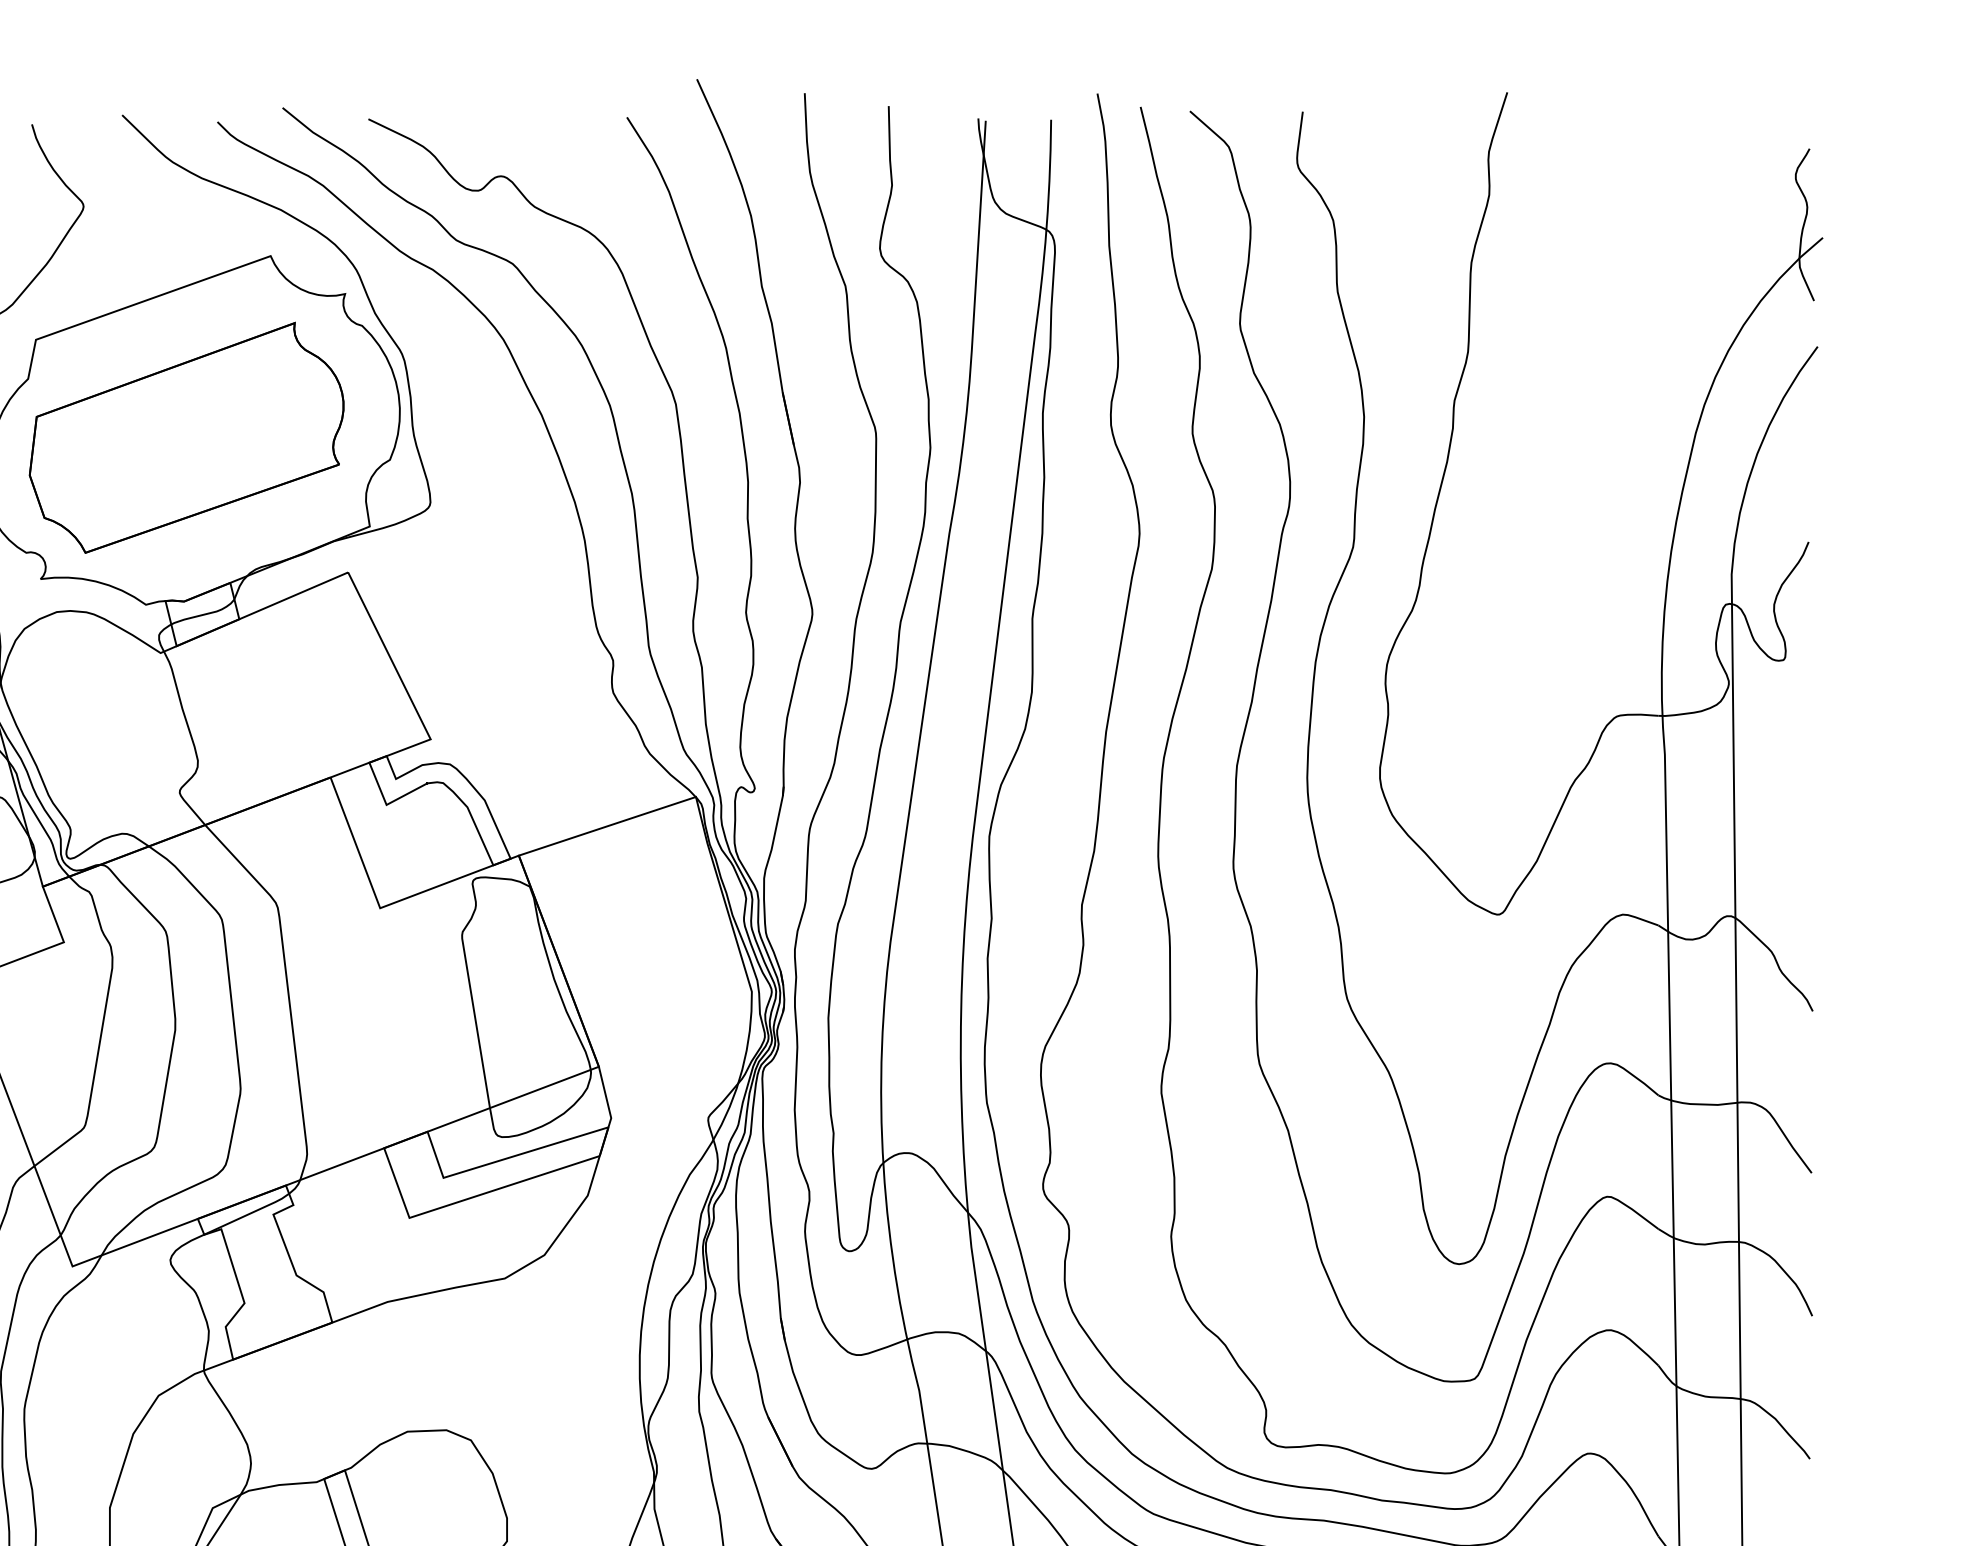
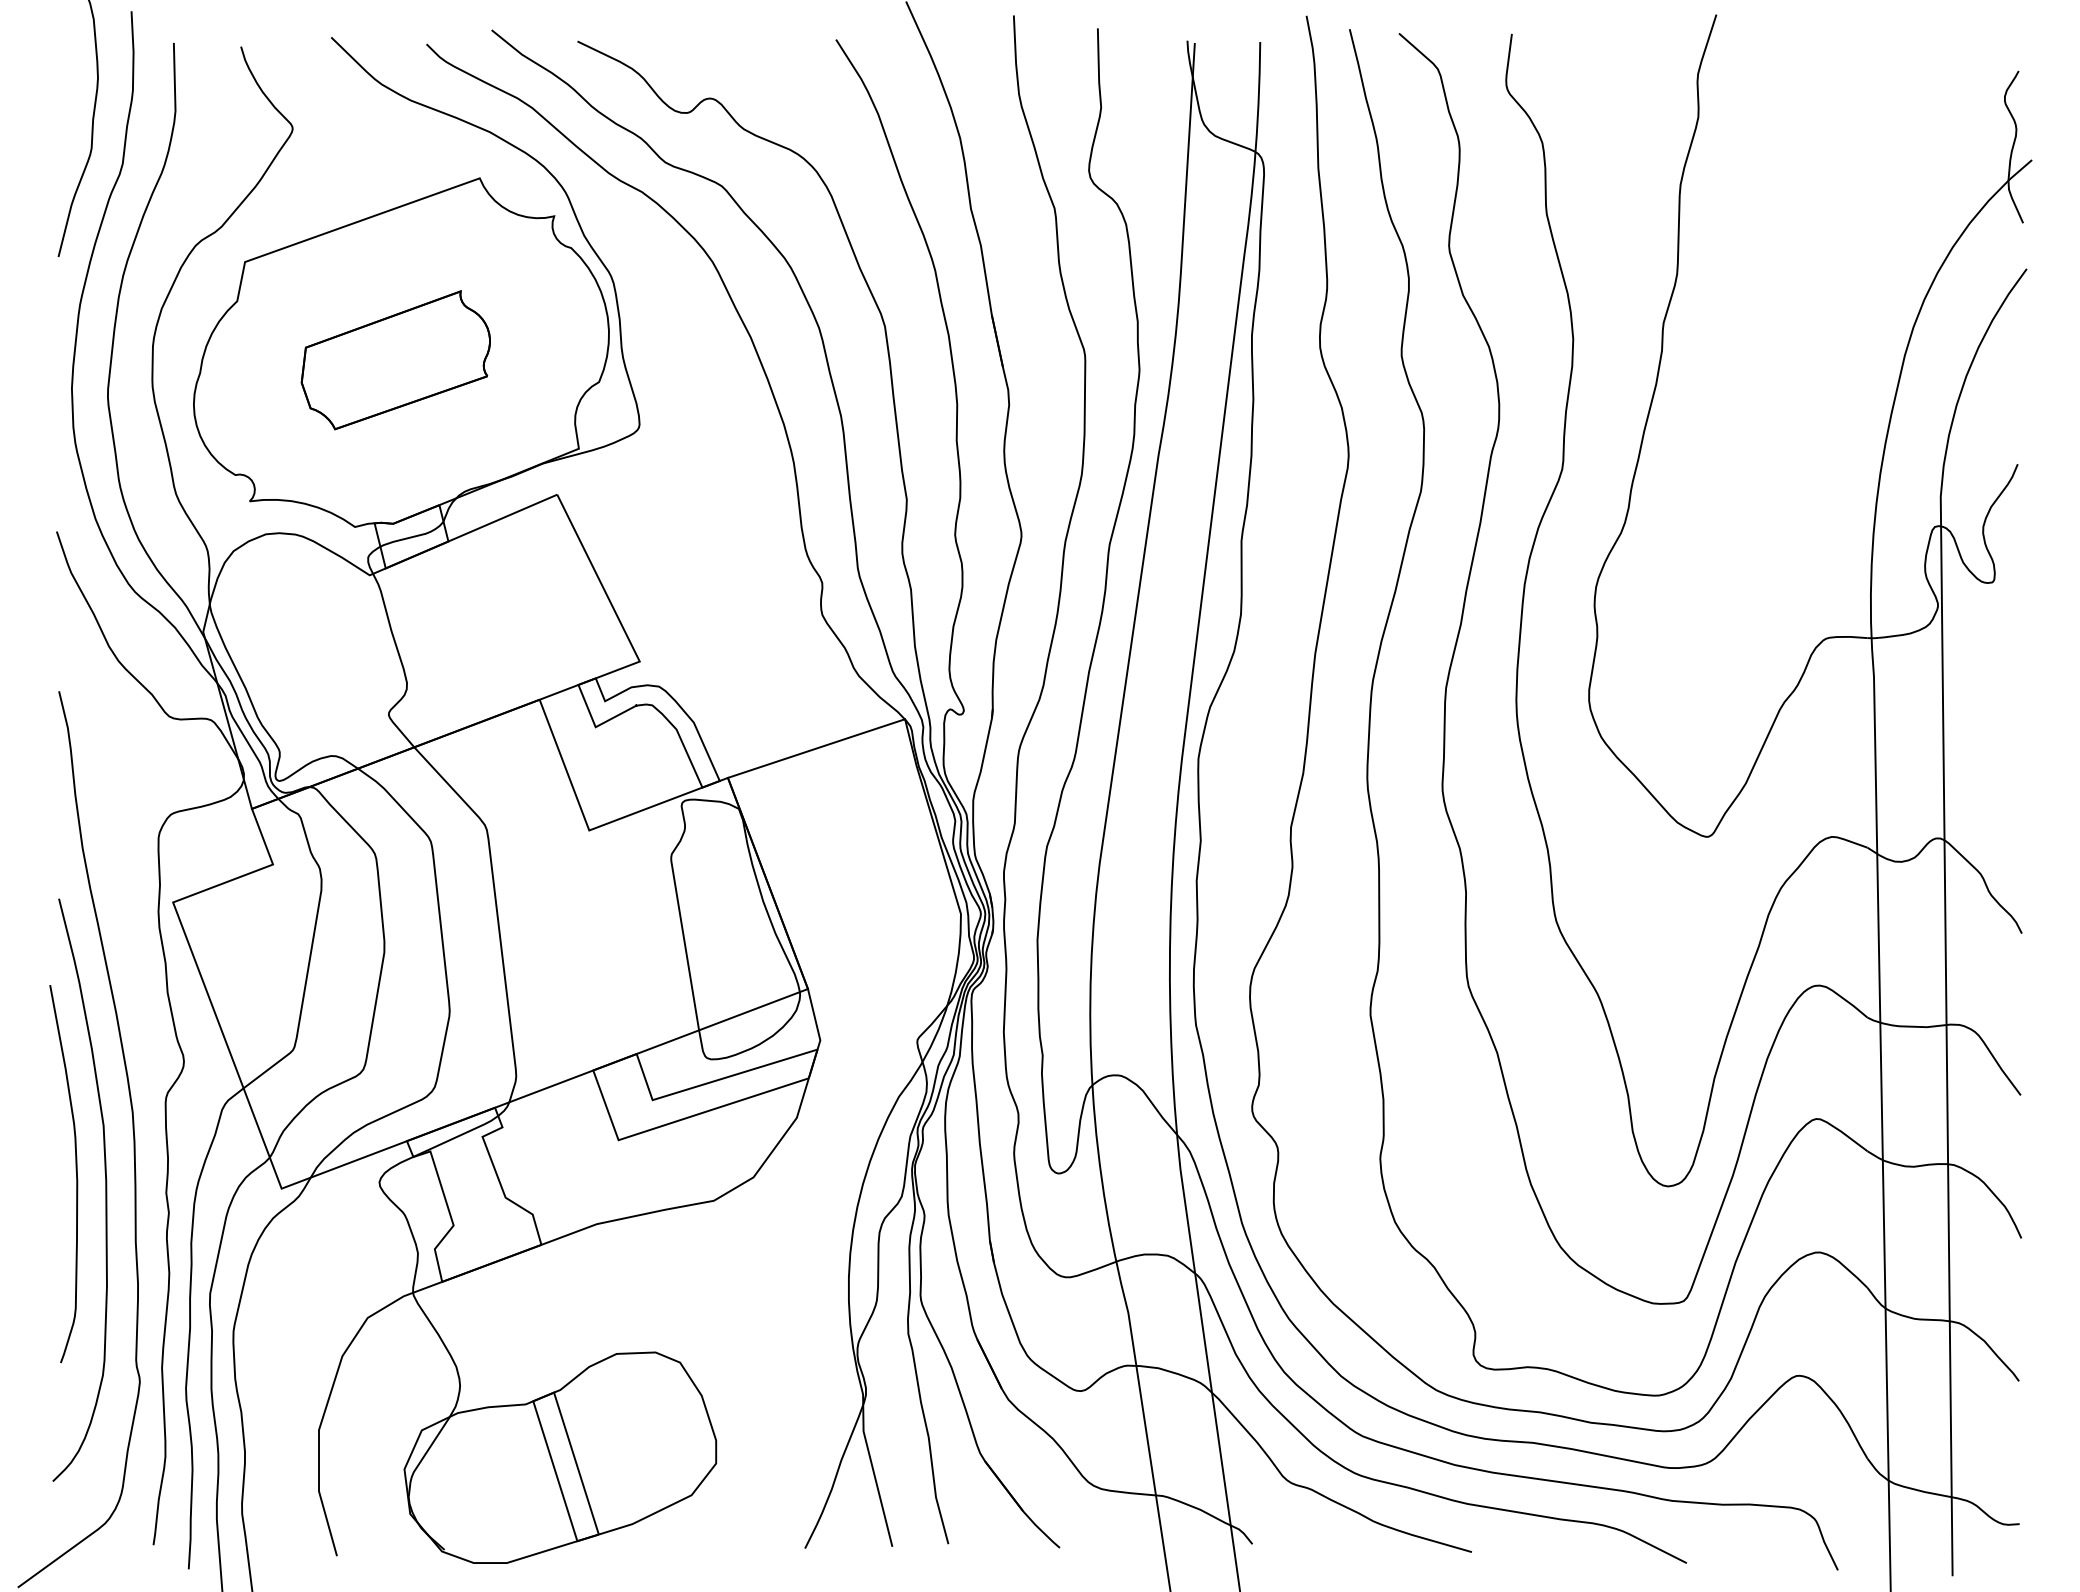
part: (186, 438) -> (395, 360), size x0.6

